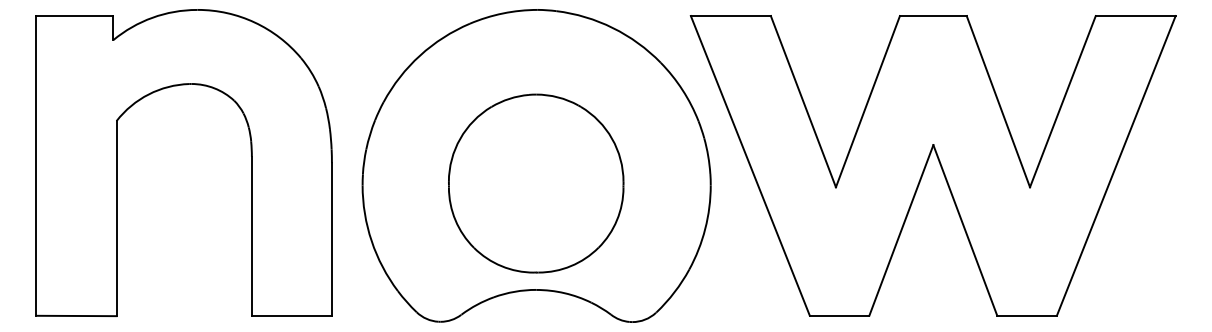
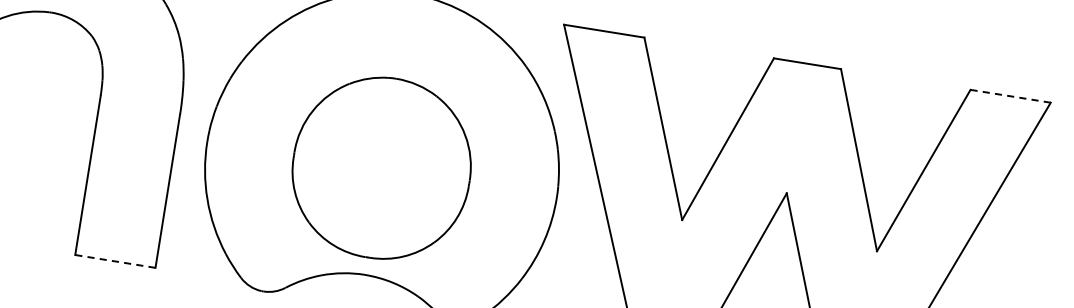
line: (1135, 16) -> (1010, 96), solid -> dashed
line: (291, 315) -> (114, 261), solid -> dashed

